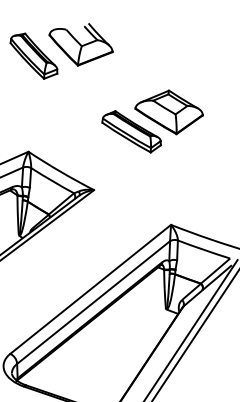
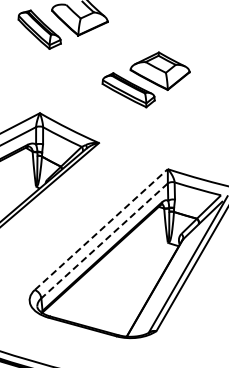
line: (90, 289) -> (101, 229), solid -> dashed
line: (93, 303) -> (104, 241), solid -> dashed

